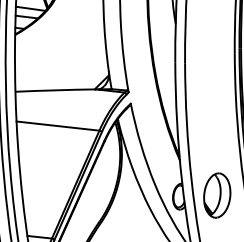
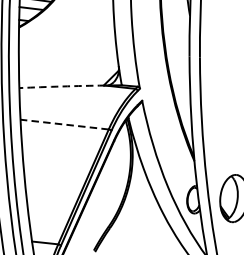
arc: (55, 90) -> (61, 86), solid -> dashed
line: (58, 126) -> (65, 125), solid -> dashed

